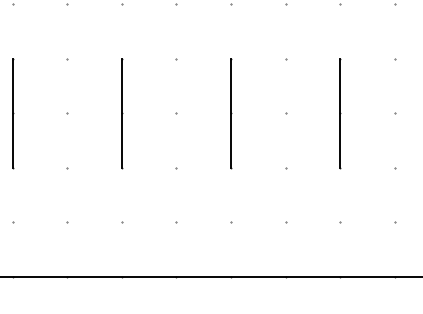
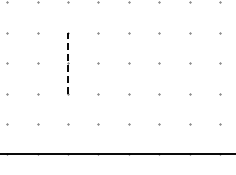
line: (13, 112) -> (7, 62), removed
line: (122, 112) -> (68, 62), solid -> dashed
line: (230, 112) -> (128, 62), removed
line: (339, 112) -> (189, 62), removed

